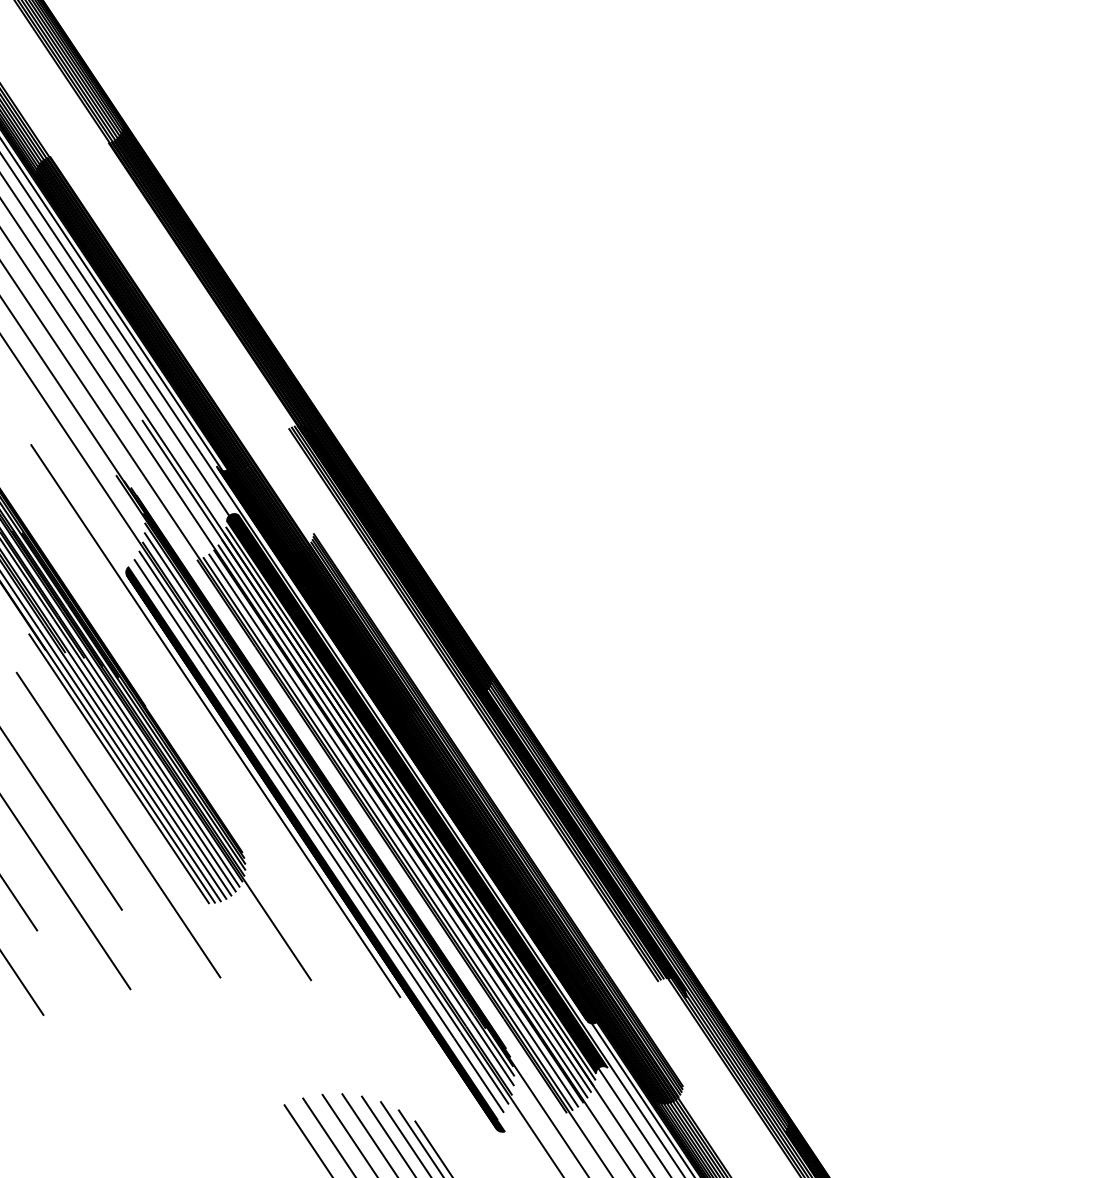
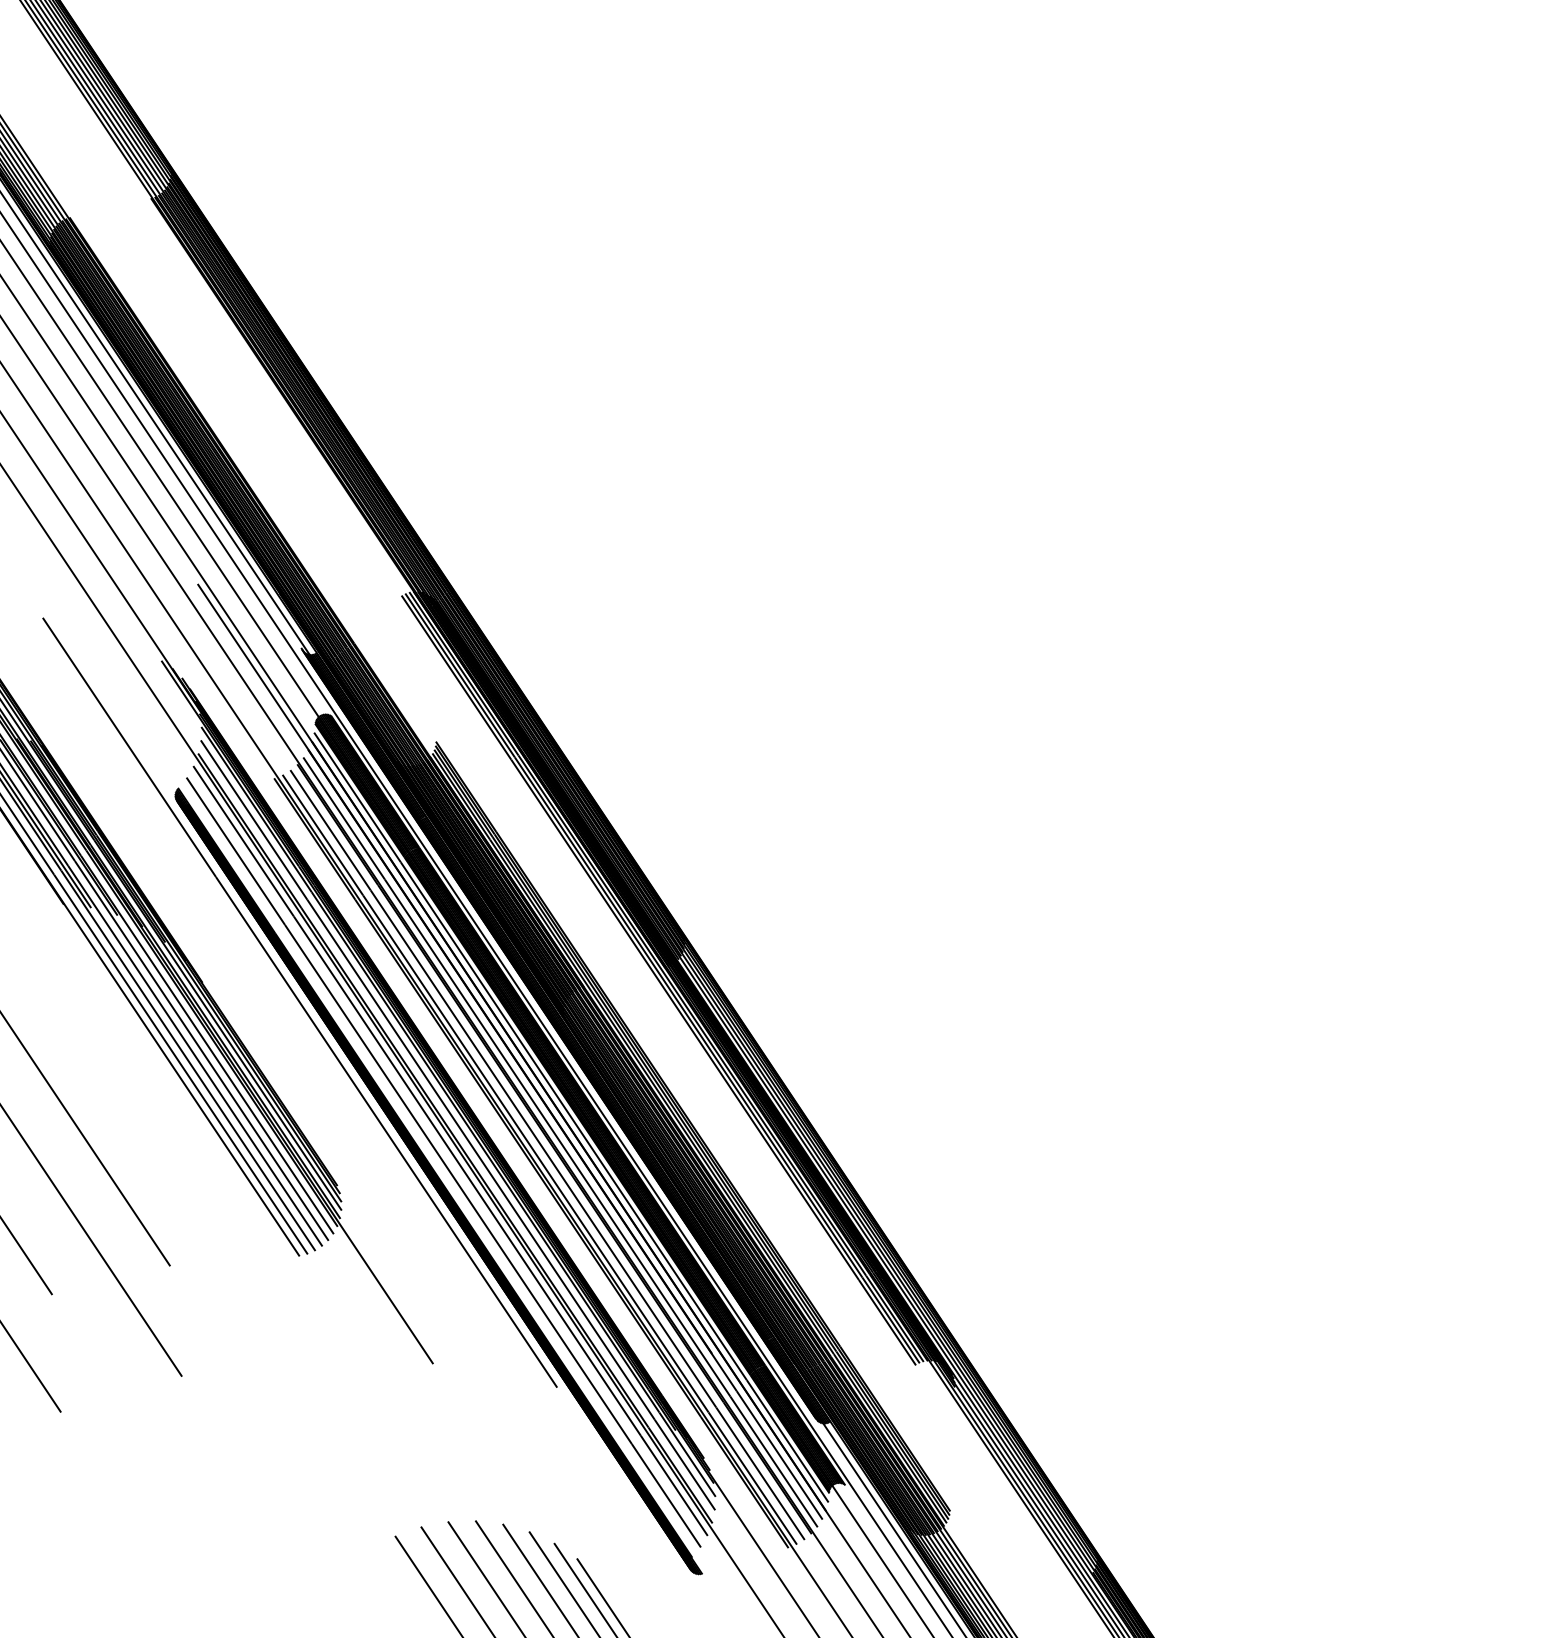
line: (118, 769) -> (165, 1069), removed
line: (118, 825) -> (164, 1147), removed

